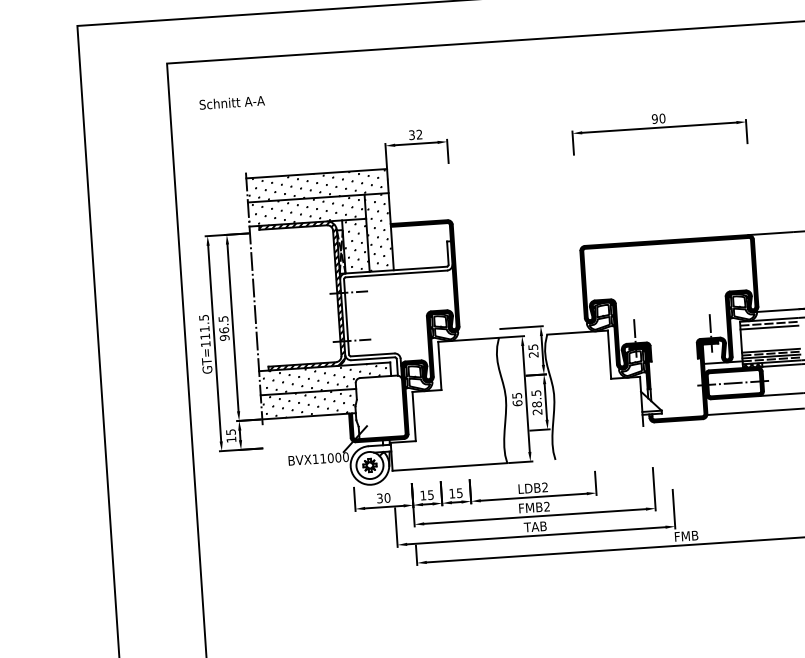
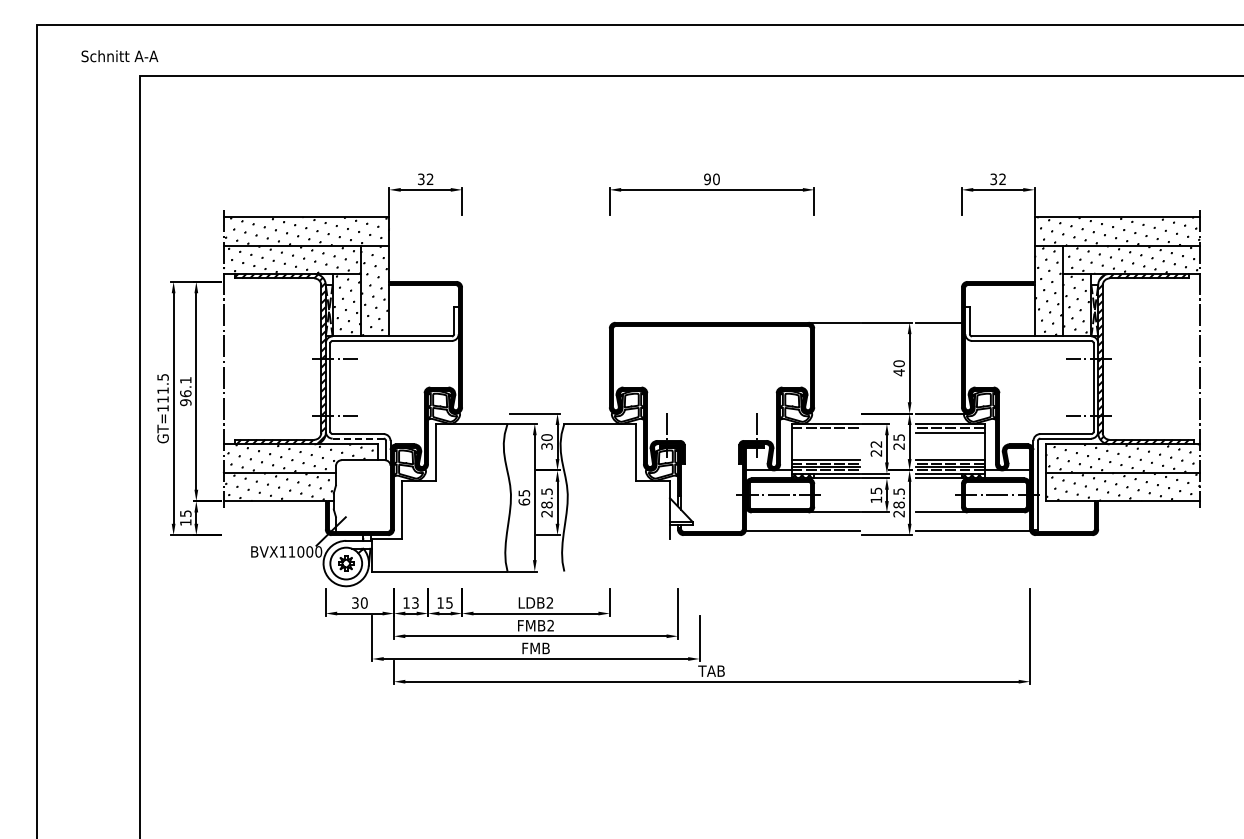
text: (231, 102) -> (119, 56), moved
line: (775, 310) -> (833, 413), removed
text: (223, 319) -> (185, 380), 96.5 -> 96.1
line: (769, 327) -> (825, 432), removed
text: (533, 350) -> (546, 441), 25 -> 30
line: (373, 358) -> (358, 438), solid -> dashed
text: (430, 494) -> (415, 602), 15 -> 13
text: (535, 526) -> (535, 648), TAB -> FMB
text: (685, 535) -> (711, 670), FMB -> TAB

